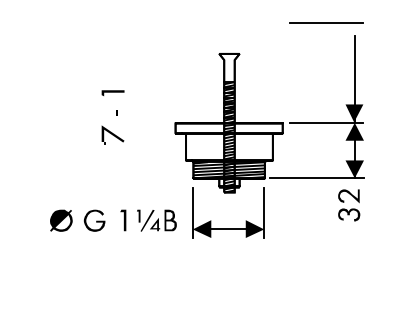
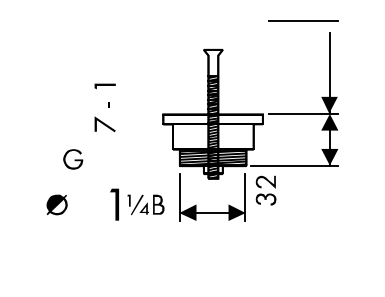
part: (349, 205) -> (266, 190), moved
part: (94, 220) -> (73, 159), moved
part: (123, 220) -> (114, 204), size x1.6

